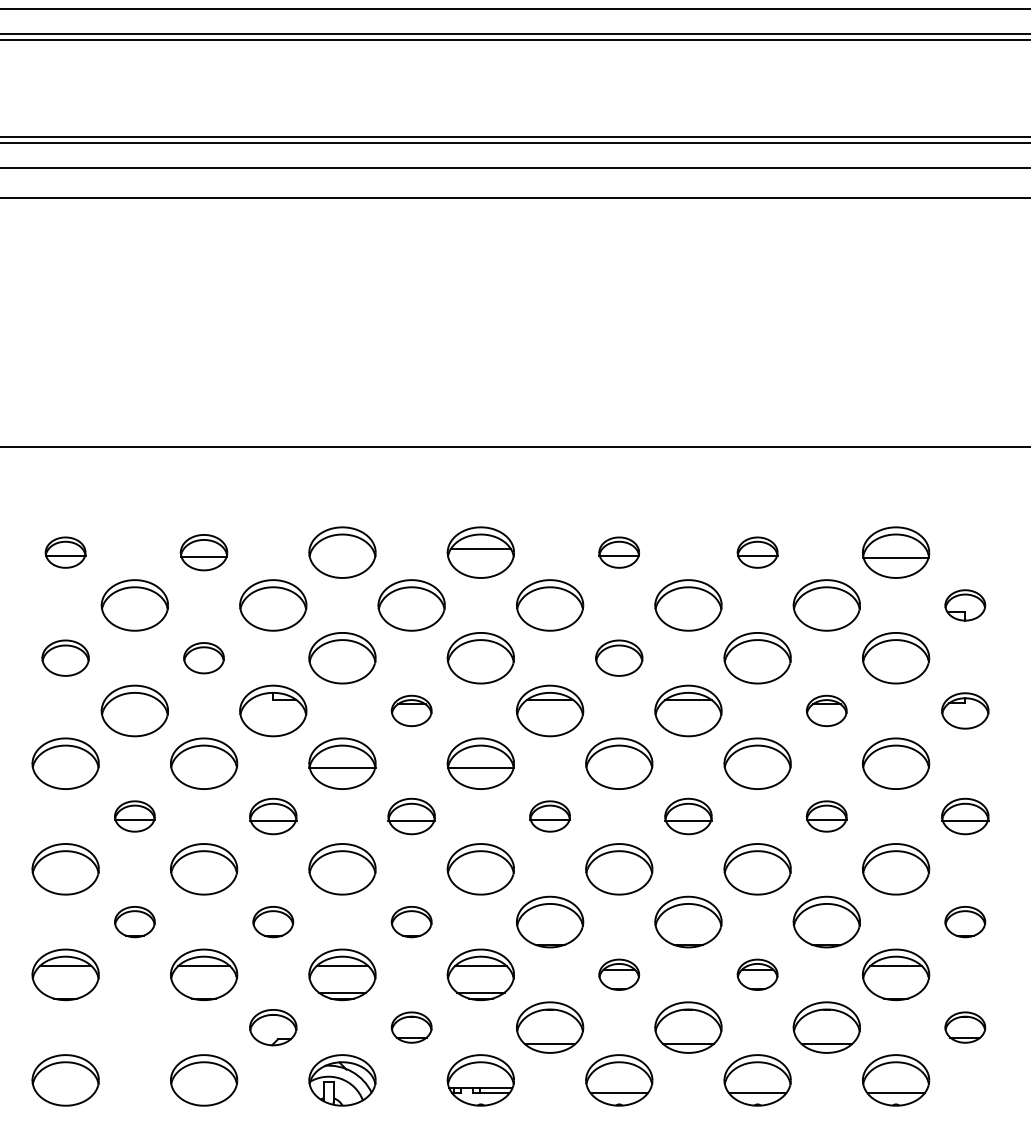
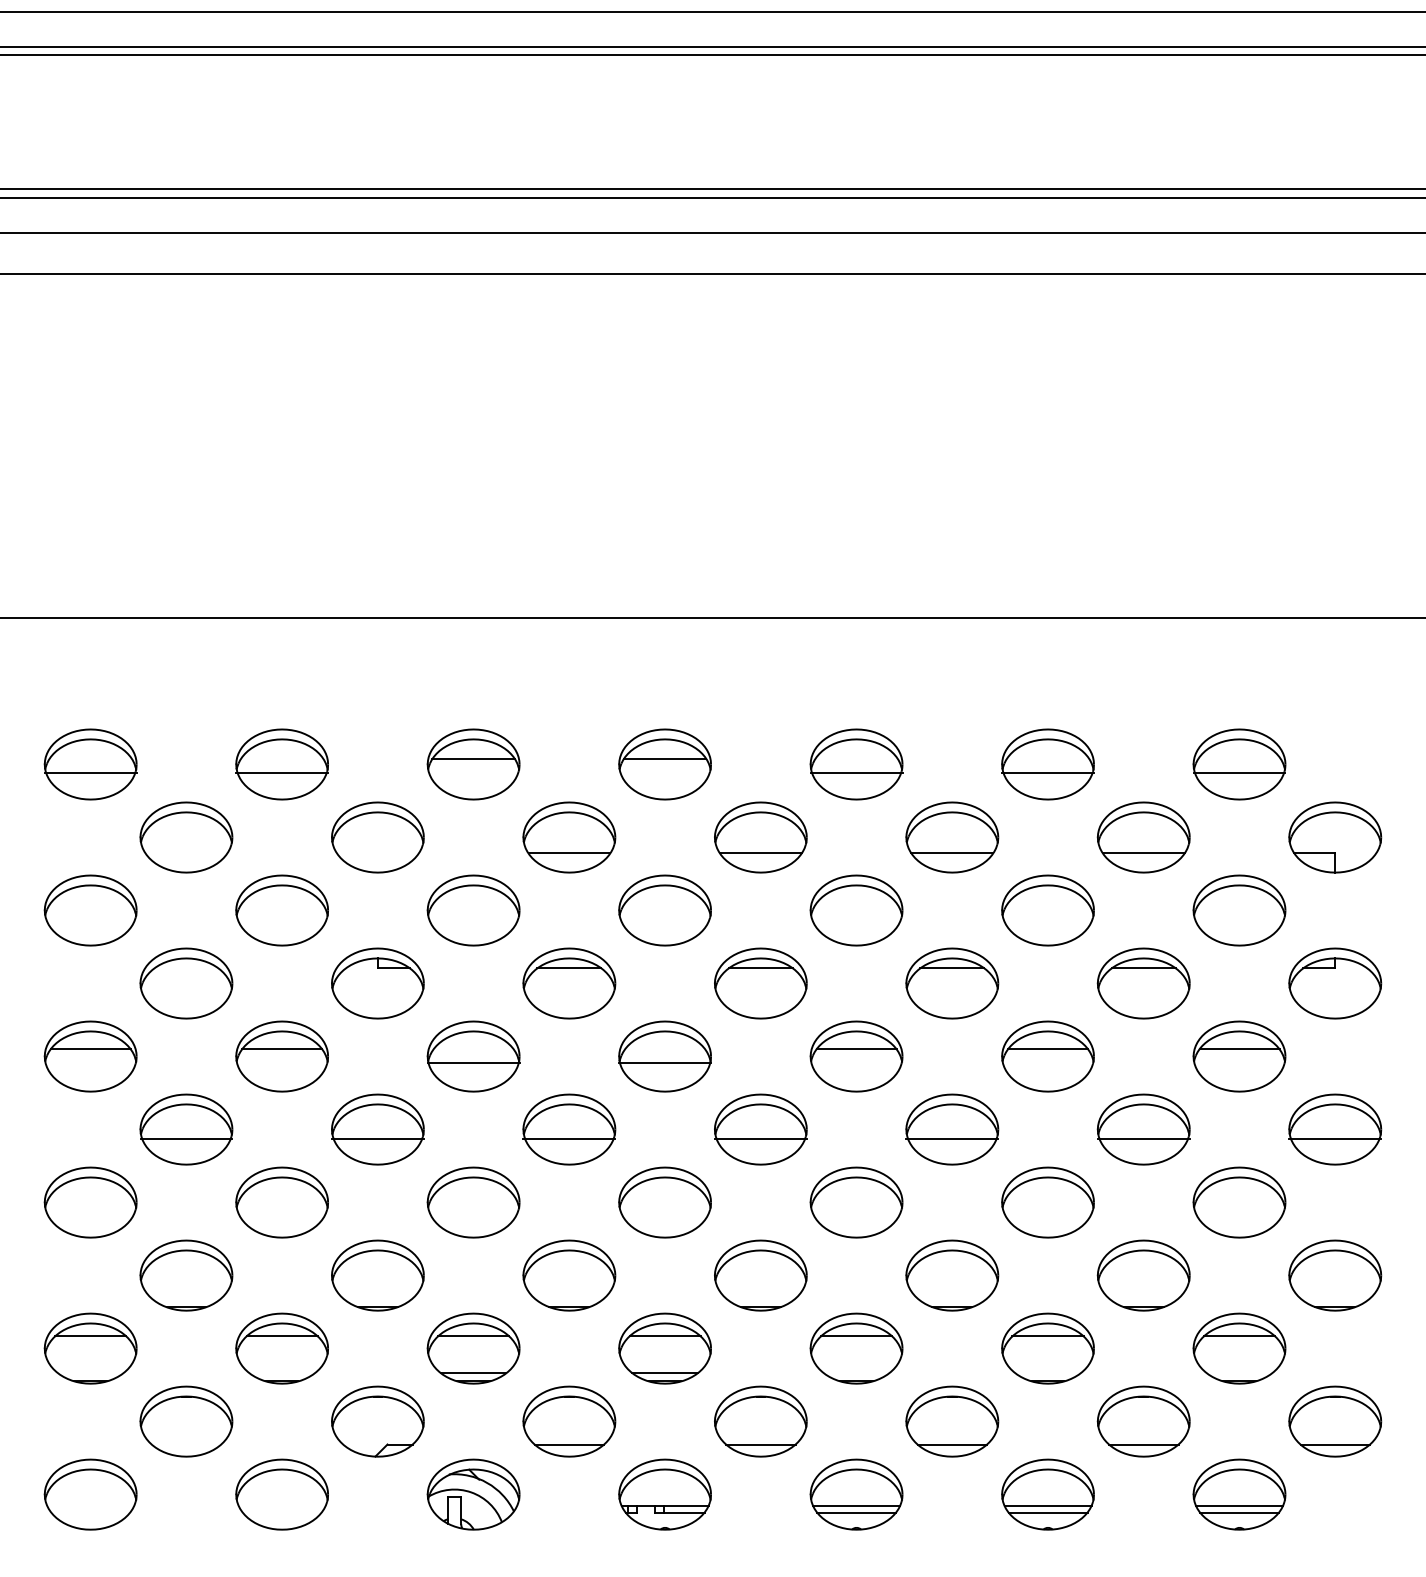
line: (342, 549) -> (473, 759), added
part: (65, 552) -> (90, 764), size x1.67
part: (203, 552) -> (281, 764), size x1.43
part: (619, 552) -> (856, 764), size x1.67
part: (757, 552) -> (1047, 764), size x1.67
part: (965, 605) -> (1335, 837), size x1.67
line: (411, 616) -> (569, 853), added
line: (549, 616) -> (760, 853), added
line: (688, 616) -> (952, 853), added
line: (826, 616) -> (1143, 853), added
part: (65, 658) -> (90, 910), size x1.43
part: (203, 658) -> (281, 910), size x1.67
part: (619, 658) -> (856, 910), size x1.43
part: (411, 710) -> (569, 983), size x1.67
part: (826, 710) -> (1143, 983), size x1.67
part: (965, 710) -> (1335, 983), size x1.43
line: (65, 758) -> (90, 1049), added
line: (204, 758) -> (282, 1049), added
line: (619, 758) -> (856, 1049), added
line: (757, 758) -> (1048, 1049), added
line: (896, 758) -> (1239, 1049), added
part: (134, 816) -> (186, 1129), size x1.67
part: (273, 816) -> (377, 1129), size x1.43
part: (411, 816) -> (569, 1129), size x1.43
part: (549, 816) -> (760, 1129), size x1.67
part: (688, 816) -> (952, 1129), size x1.43
part: (826, 816) -> (1143, 1129), size x1.67
part: (965, 816) -> (1335, 1129), size x1.43
part: (134, 922) -> (186, 1275), size x1.67
part: (273, 922) -> (377, 1275), size x1.67
part: (411, 922) -> (569, 1275), size x1.67
part: (965, 922) -> (1335, 1275), size x1.67
part: (619, 974) -> (856, 1348), size x1.67
part: (757, 974) -> (1047, 1348), size x1.67
part: (134, 1027) -> (186, 1421), added
part: (273, 1027) -> (377, 1421), size x1.43
part: (411, 1027) -> (569, 1421), size x1.67
part: (965, 1027) -> (1335, 1421), size x1.67
line: (619, 1088) -> (856, 1505), added
line: (757, 1088) -> (1047, 1505), added
line: (896, 1088) -> (1239, 1505), added

